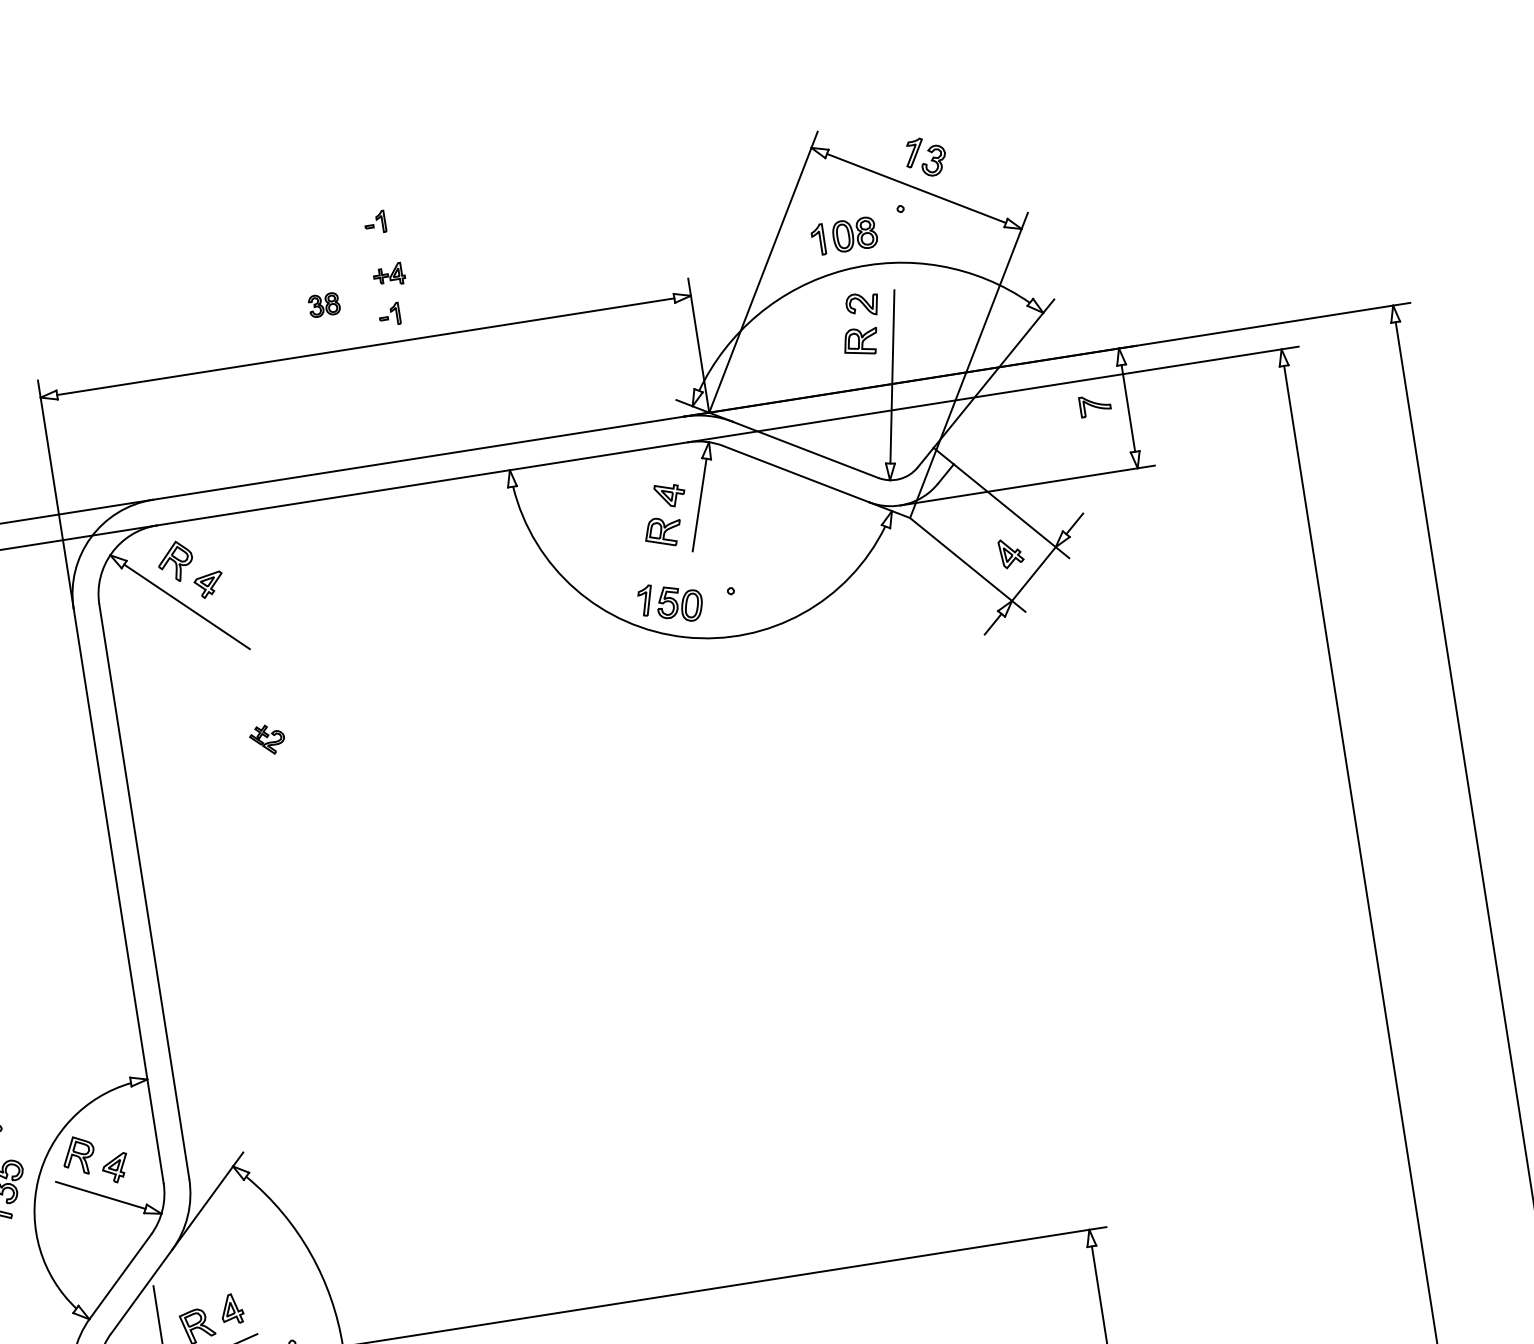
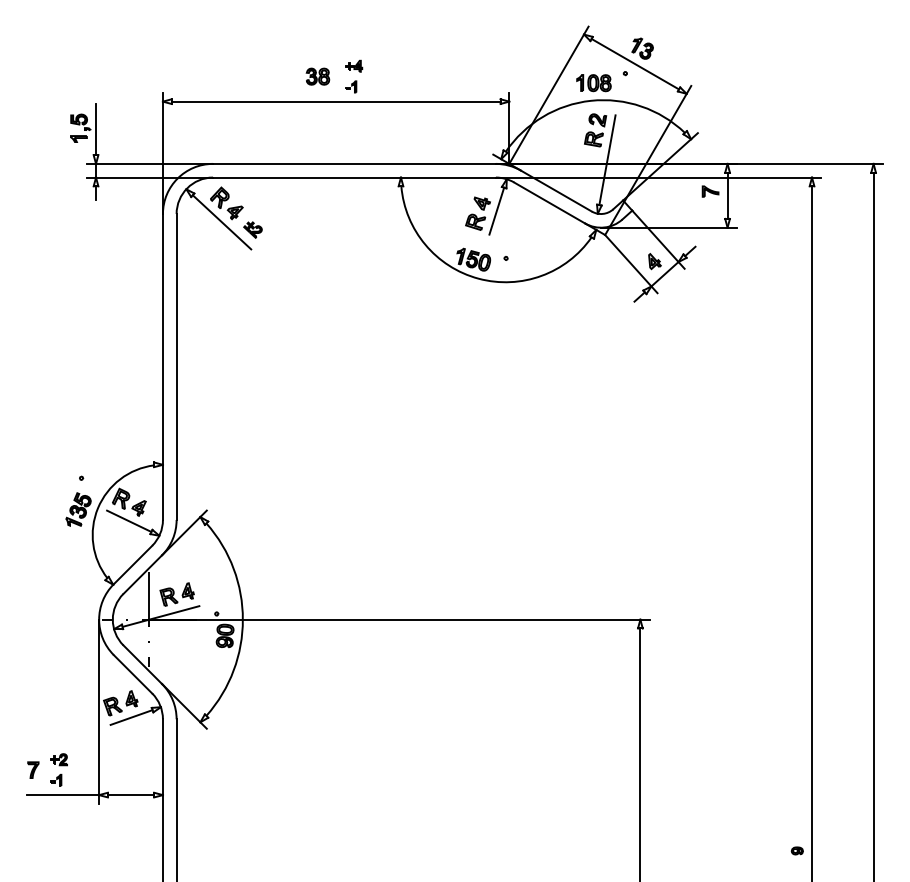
part: (375, 221) -> (351, 37), removed
part: (323, 304) -> (317, 76), size x1.43
part: (266, 739) -> (252, 229), moved

